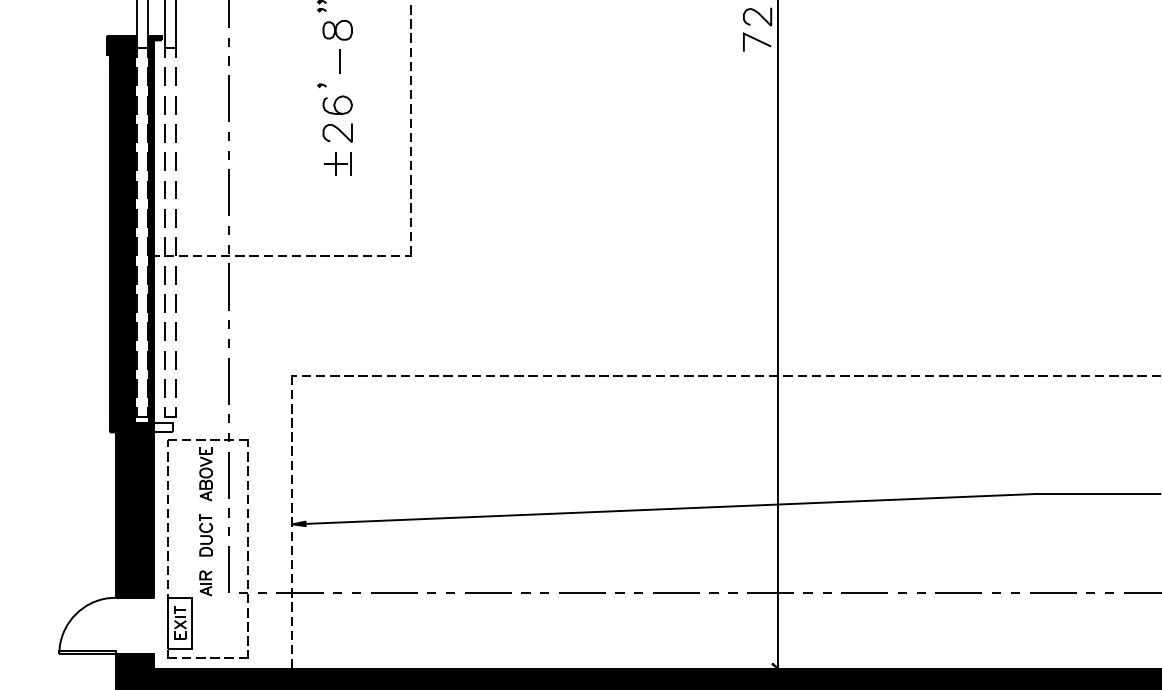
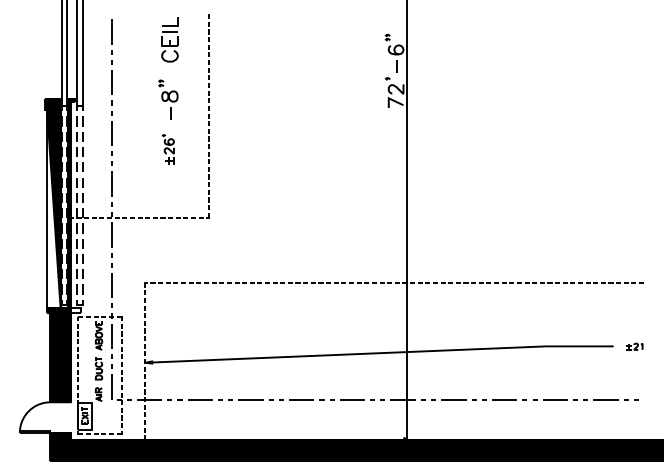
part: (335, 128) -> (168, 149), size x0.6
fill: (121, 238) -> (53, 208), removed

